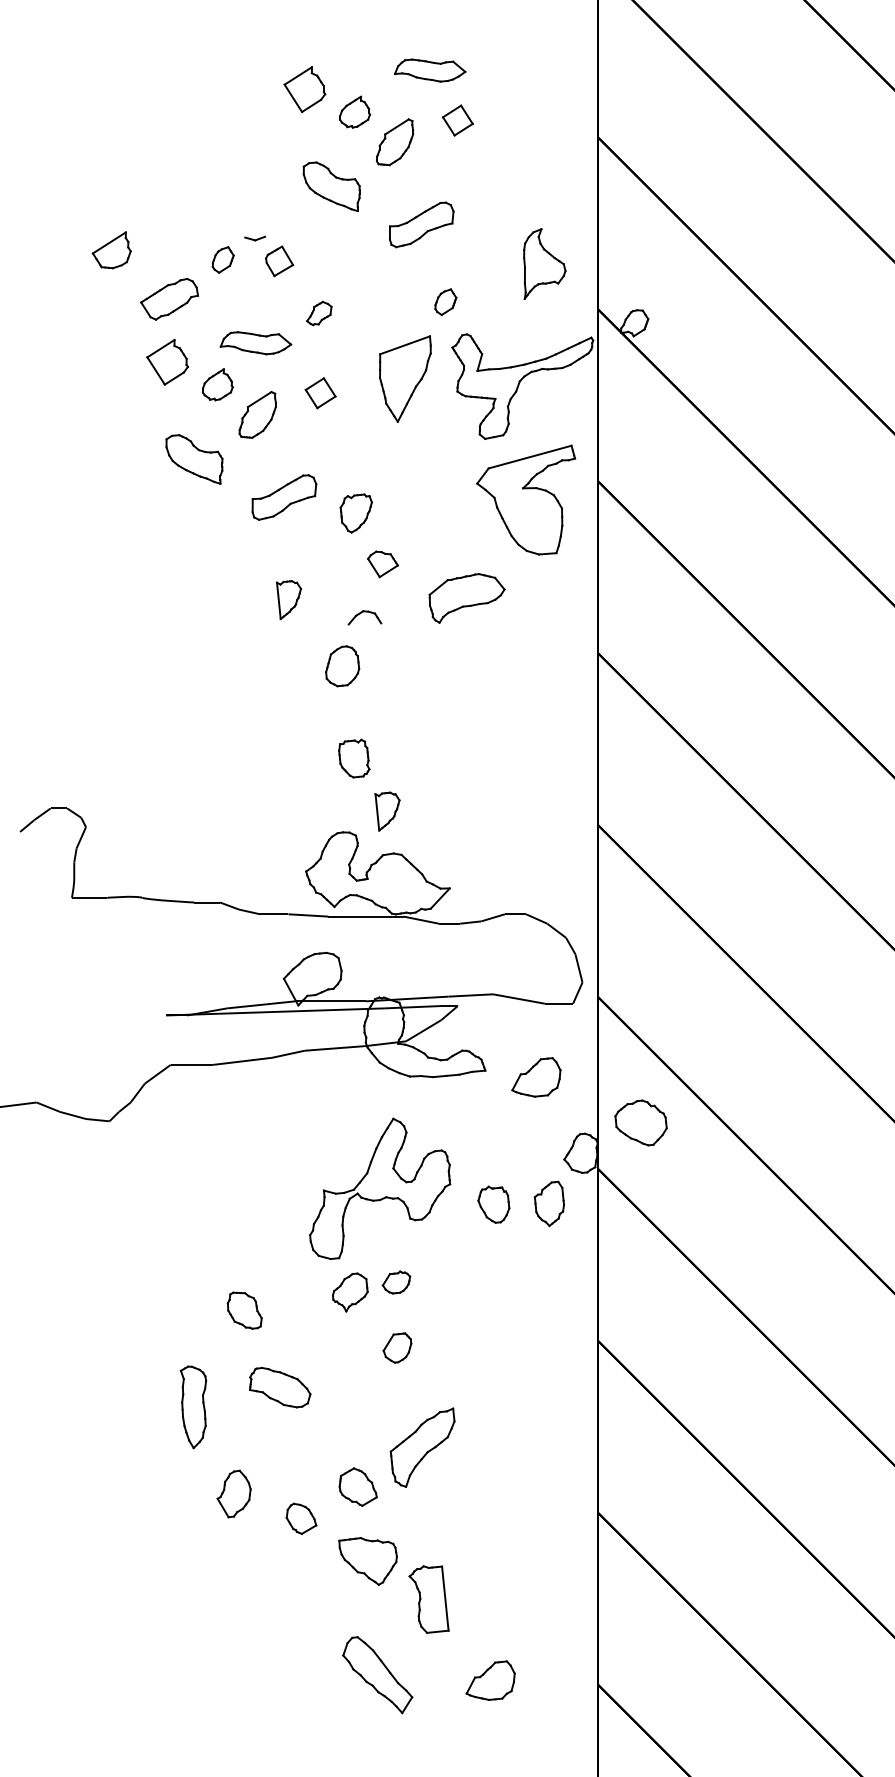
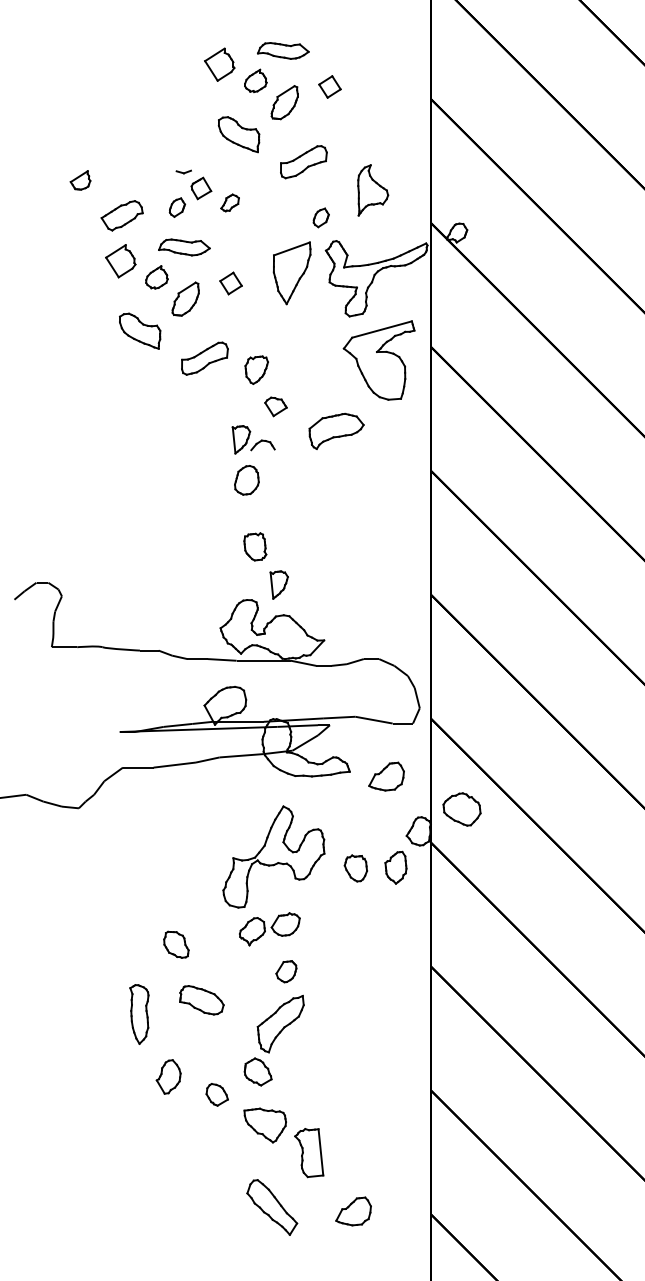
part: (430, 70) -> (283, 50), moved
part: (111, 249) -> (80, 179), size x0.71
part: (222, 259) -> (176, 207), moved
part: (544, 263) -> (372, 190), moved
part: (319, 313) -> (230, 202), moved
part: (288, 600) -> (241, 440), moved
part: (396, 1282) -> (285, 924), size x1.43
part: (422, 1447) -> (280, 1023), moved

